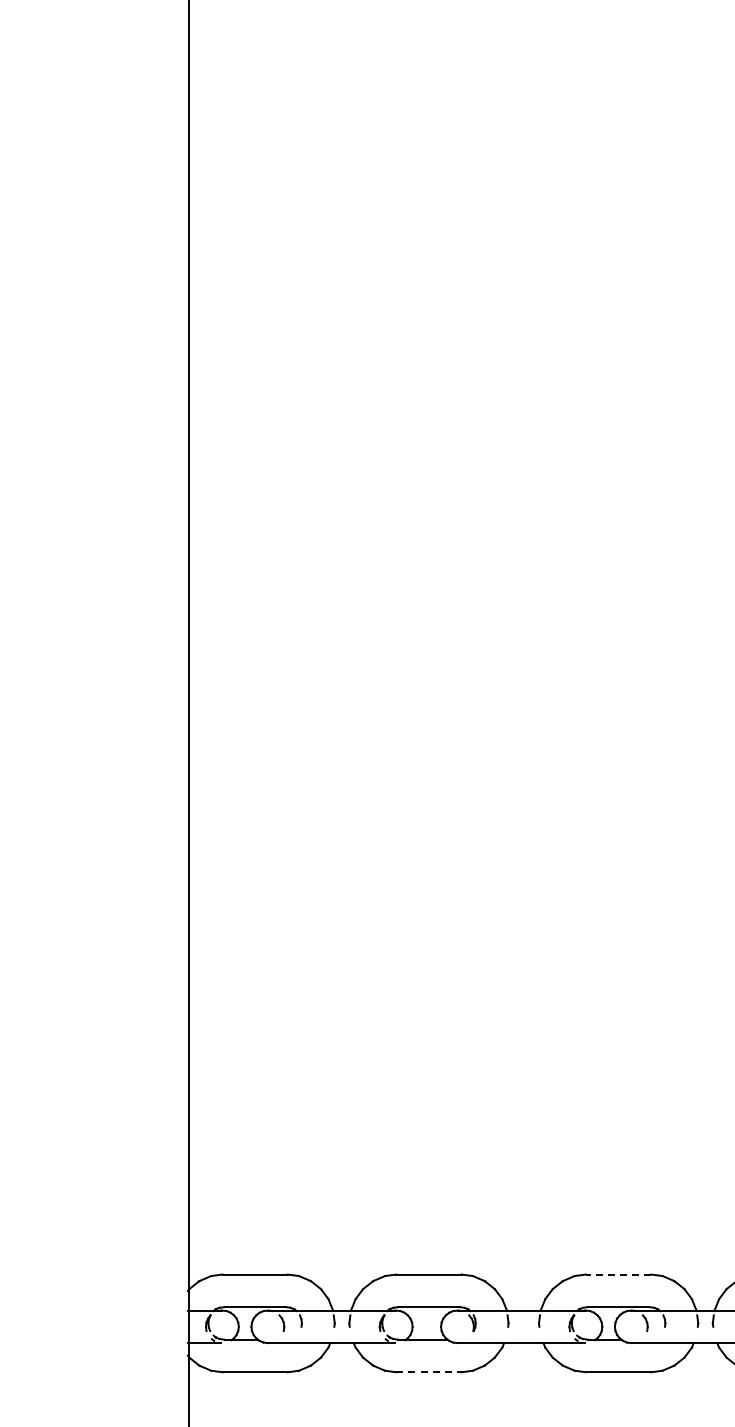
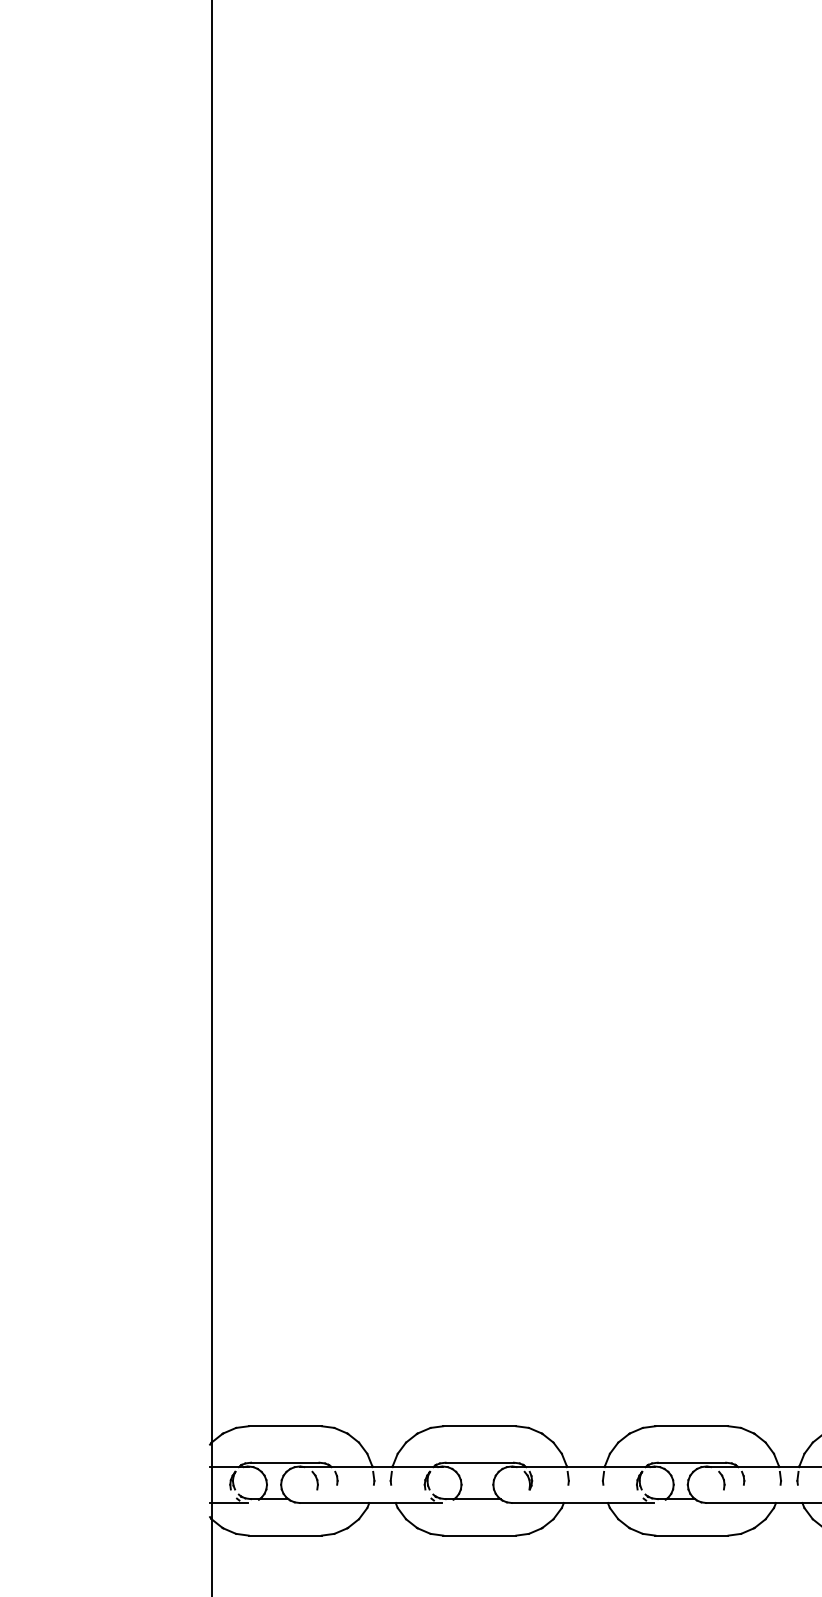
line: (618, 1274) -> (691, 1426), dashed -> solid
line: (428, 1372) -> (479, 1535), dashed -> solid

